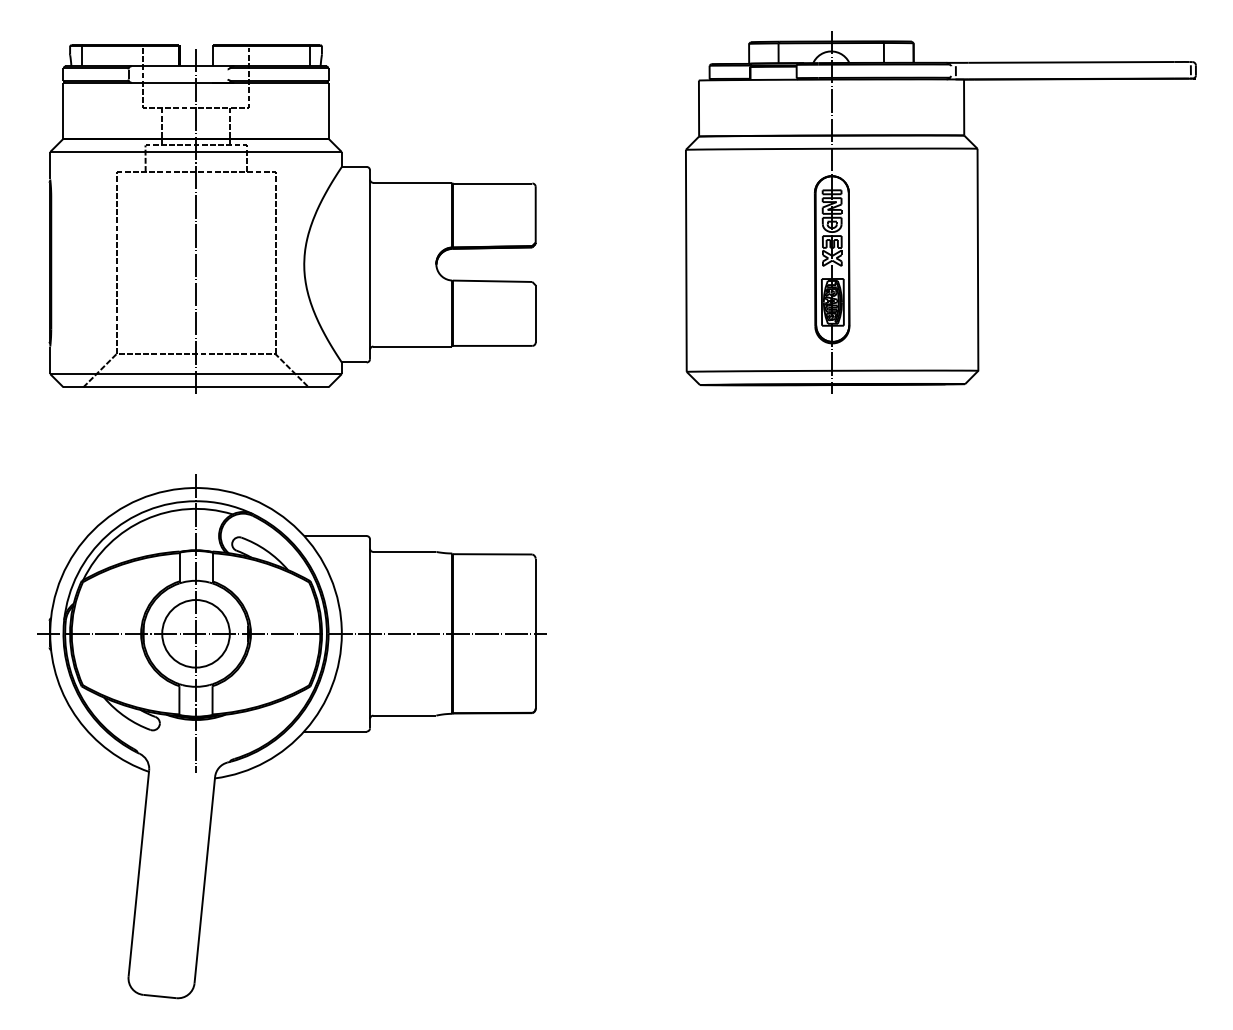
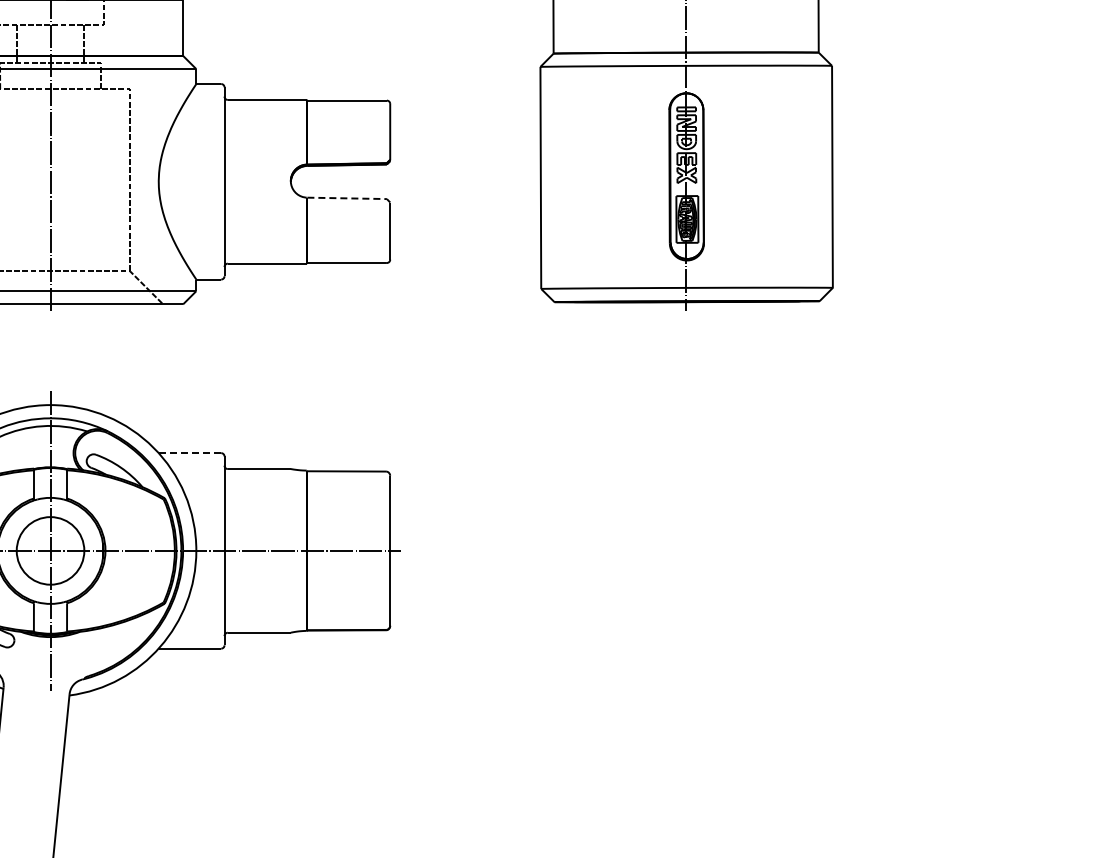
line: (492, 281) -> (347, 198), solid -> dashed
line: (334, 536) -> (189, 453), solid -> dashed

